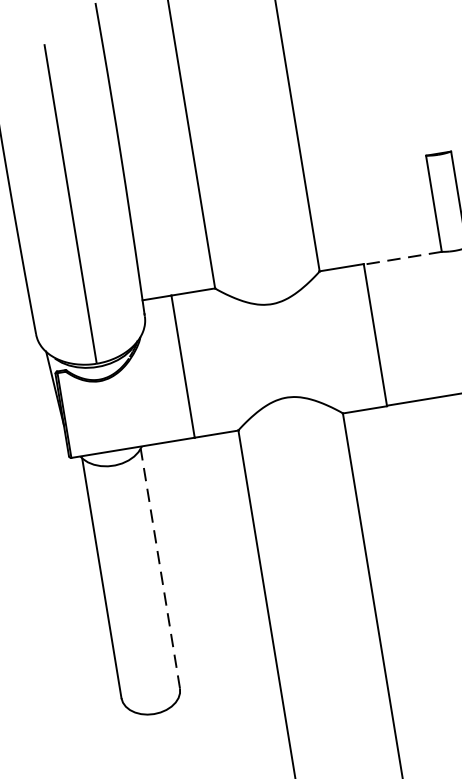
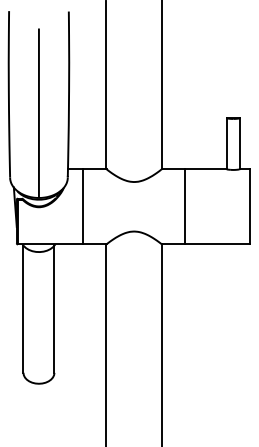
line: (403, 258) -> (206, 169), dashed -> solid
line: (160, 569) -> (54, 309), dashed -> solid

